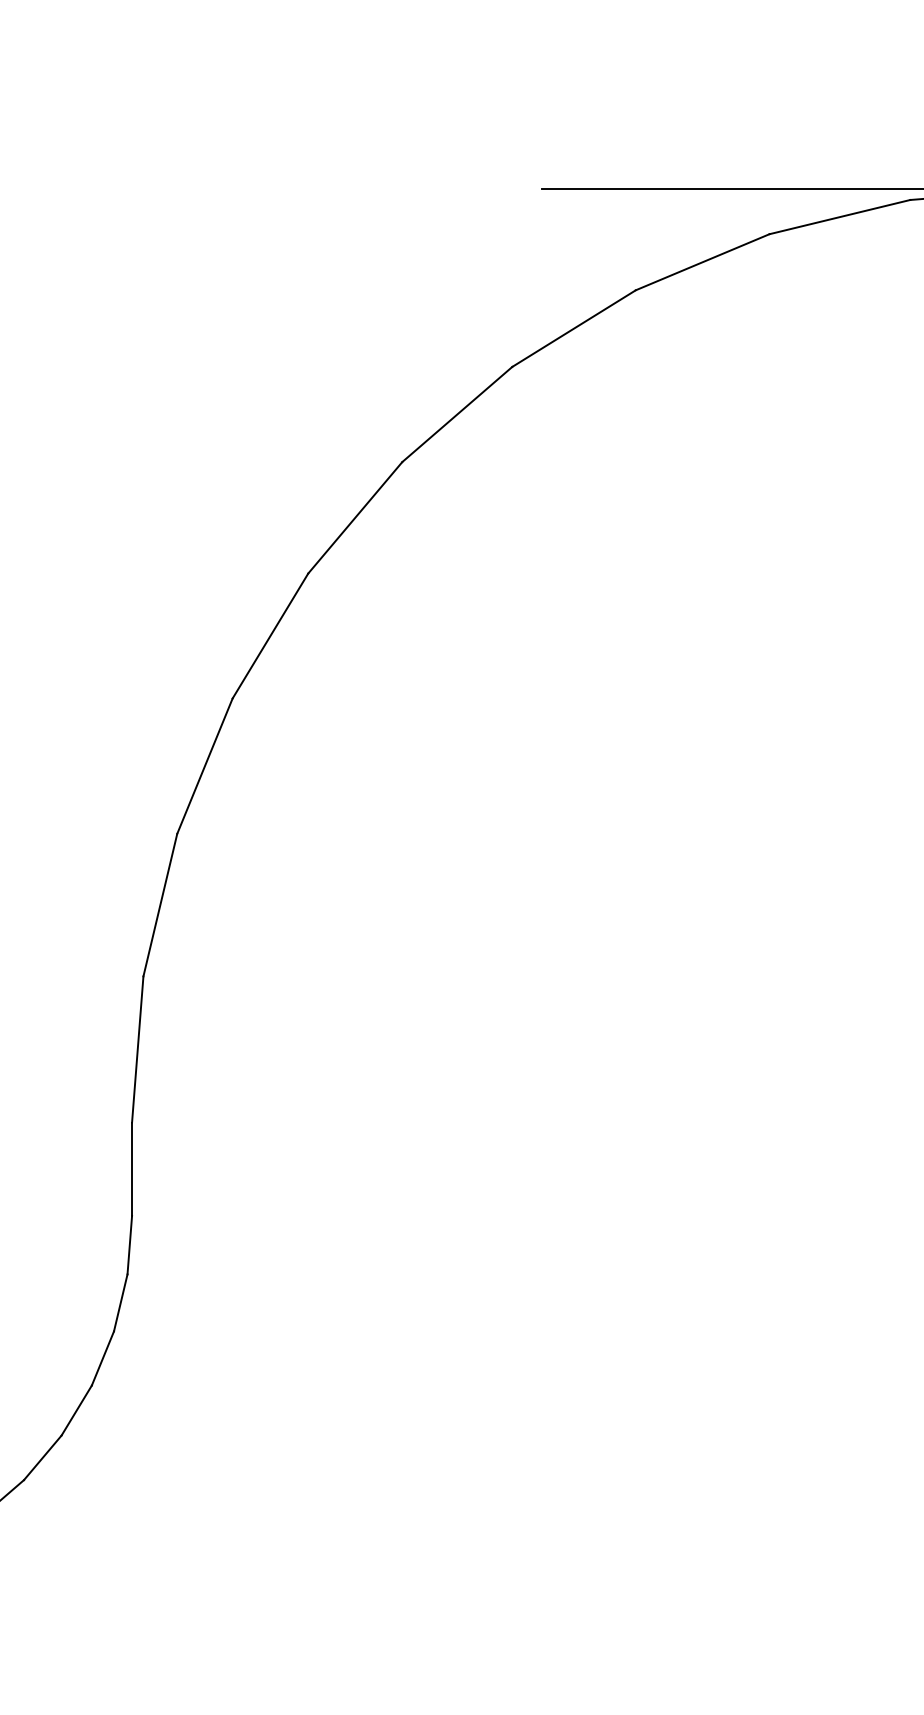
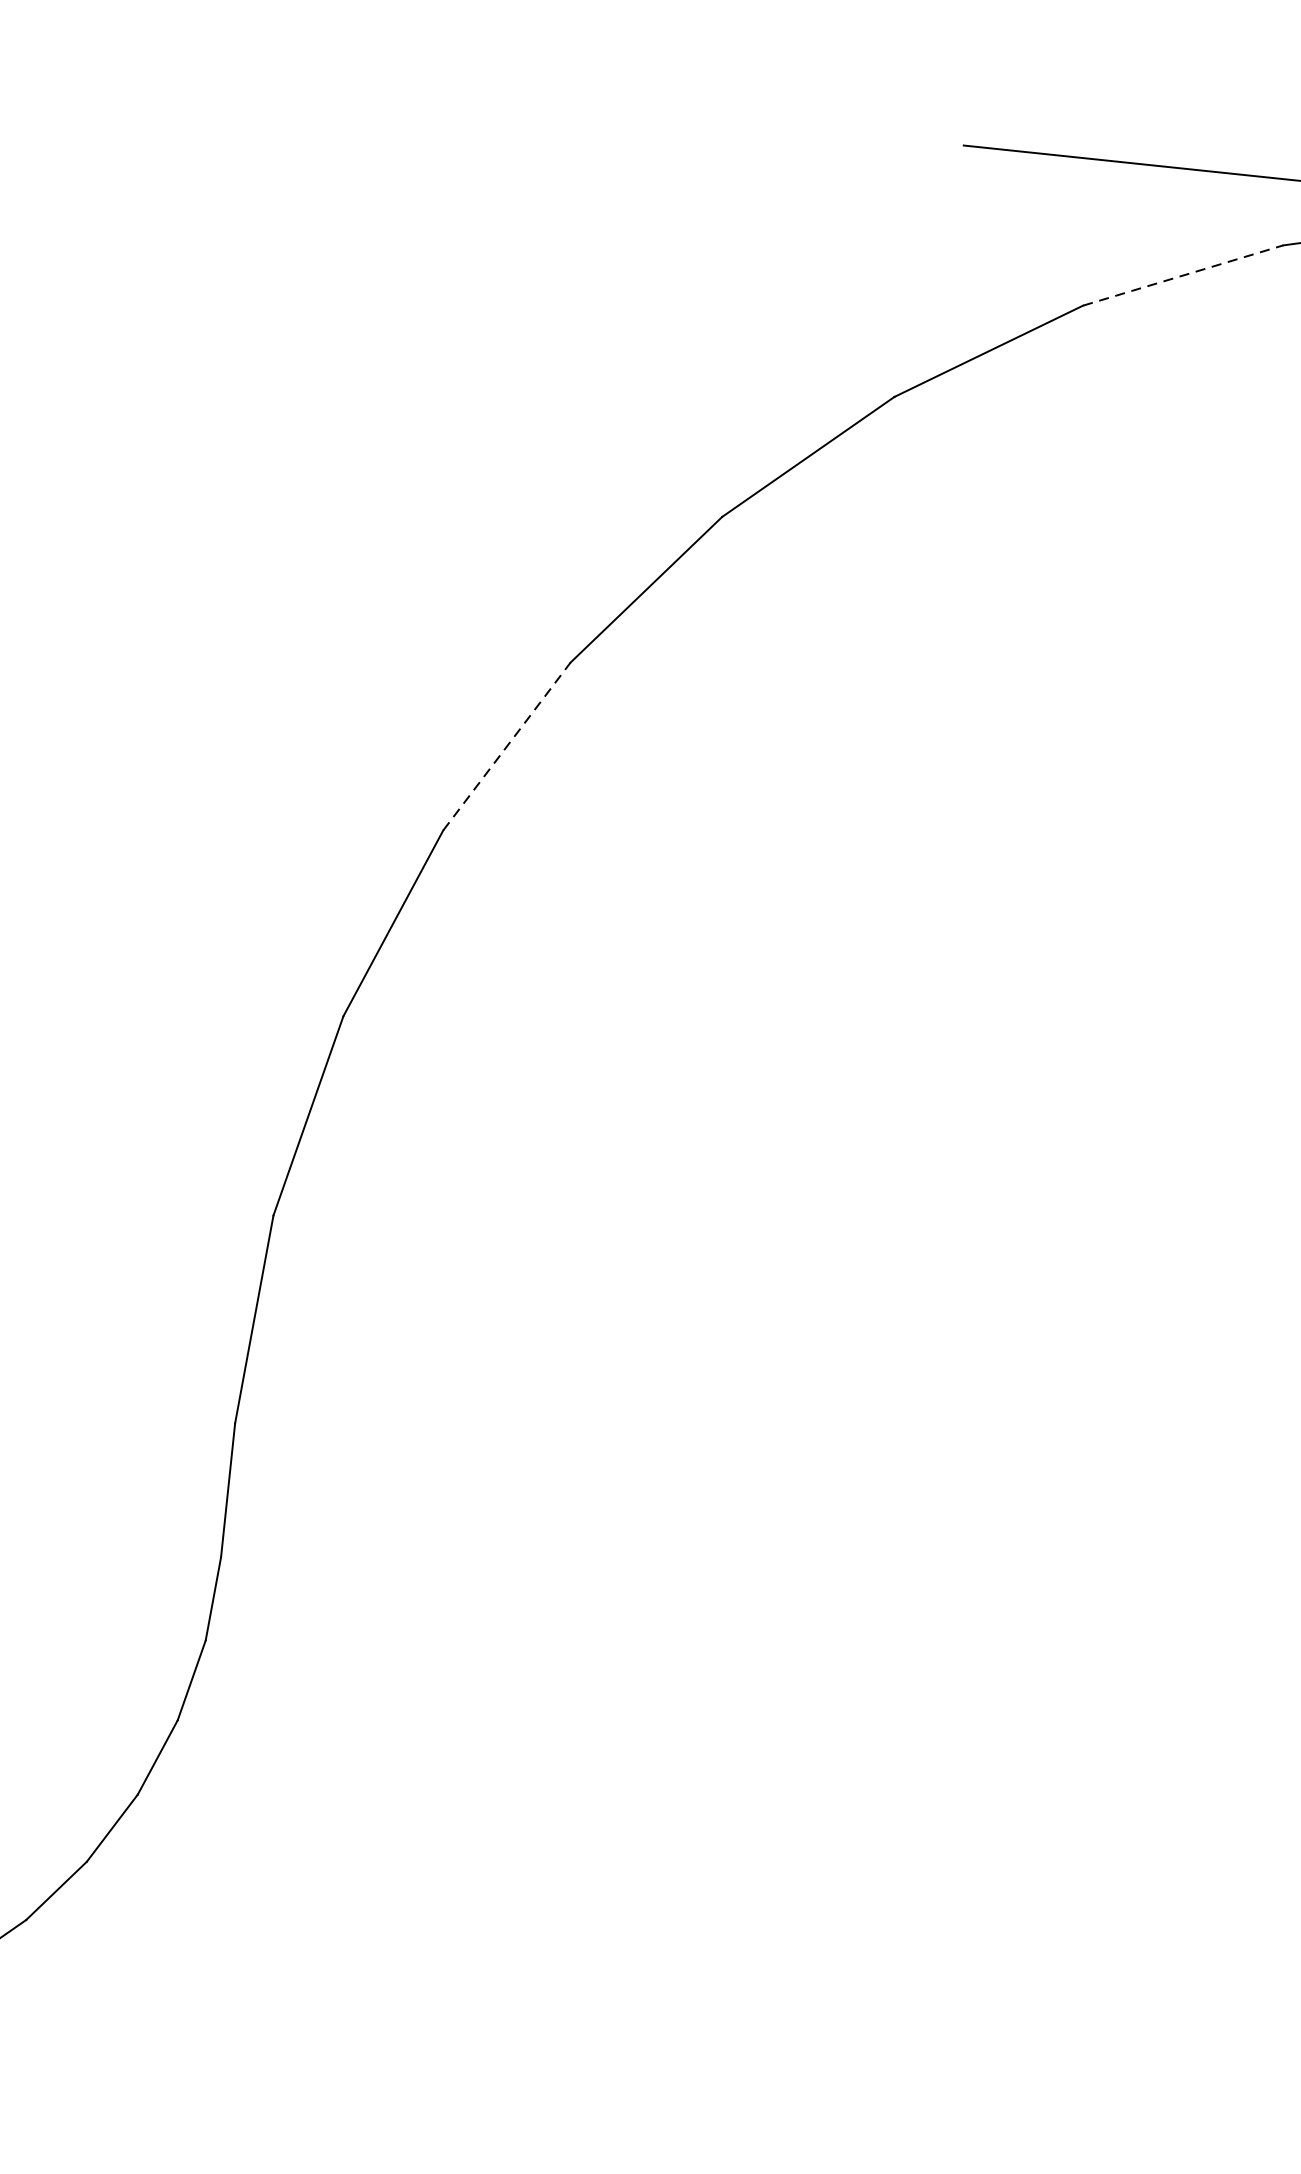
line: (702, 262) -> (1182, 275), solid -> dashed
line: (270, 635) -> (507, 745), solid -> dashed

